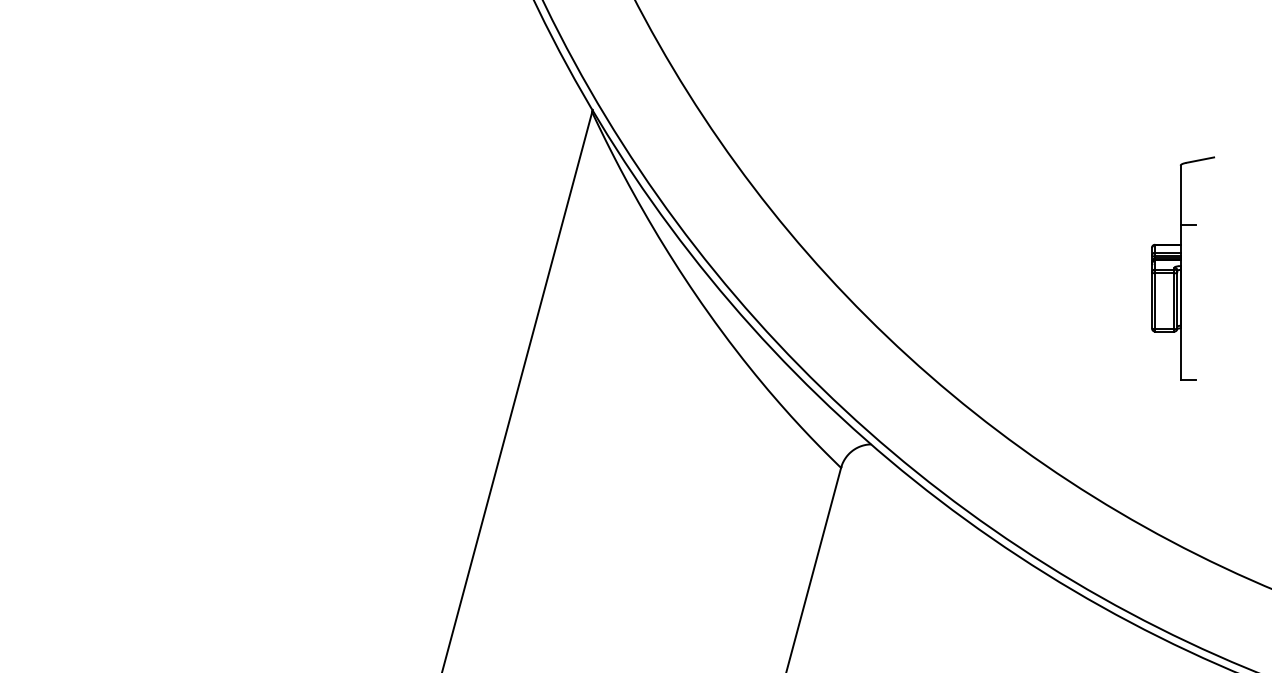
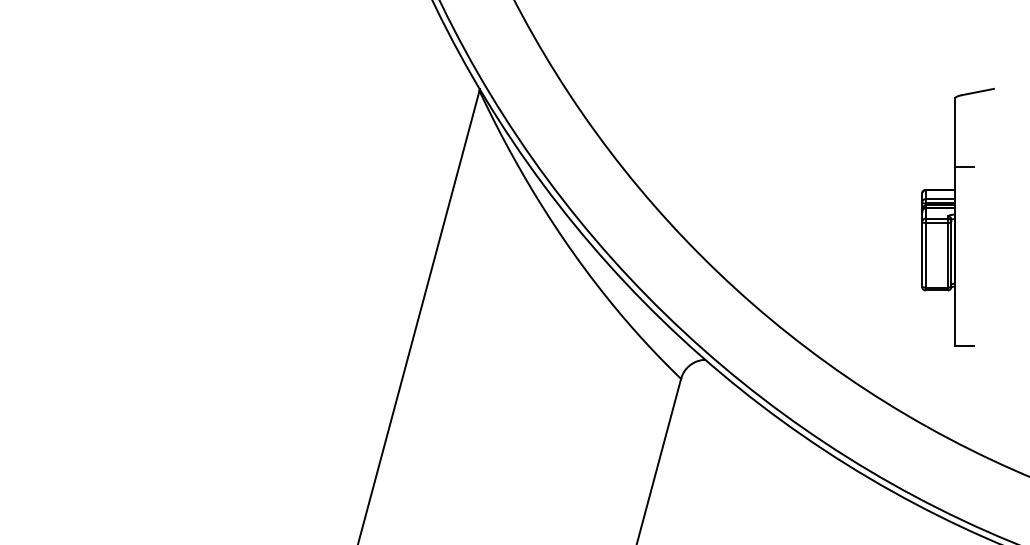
part: (1182, 268) -> (957, 217), size x1.43

